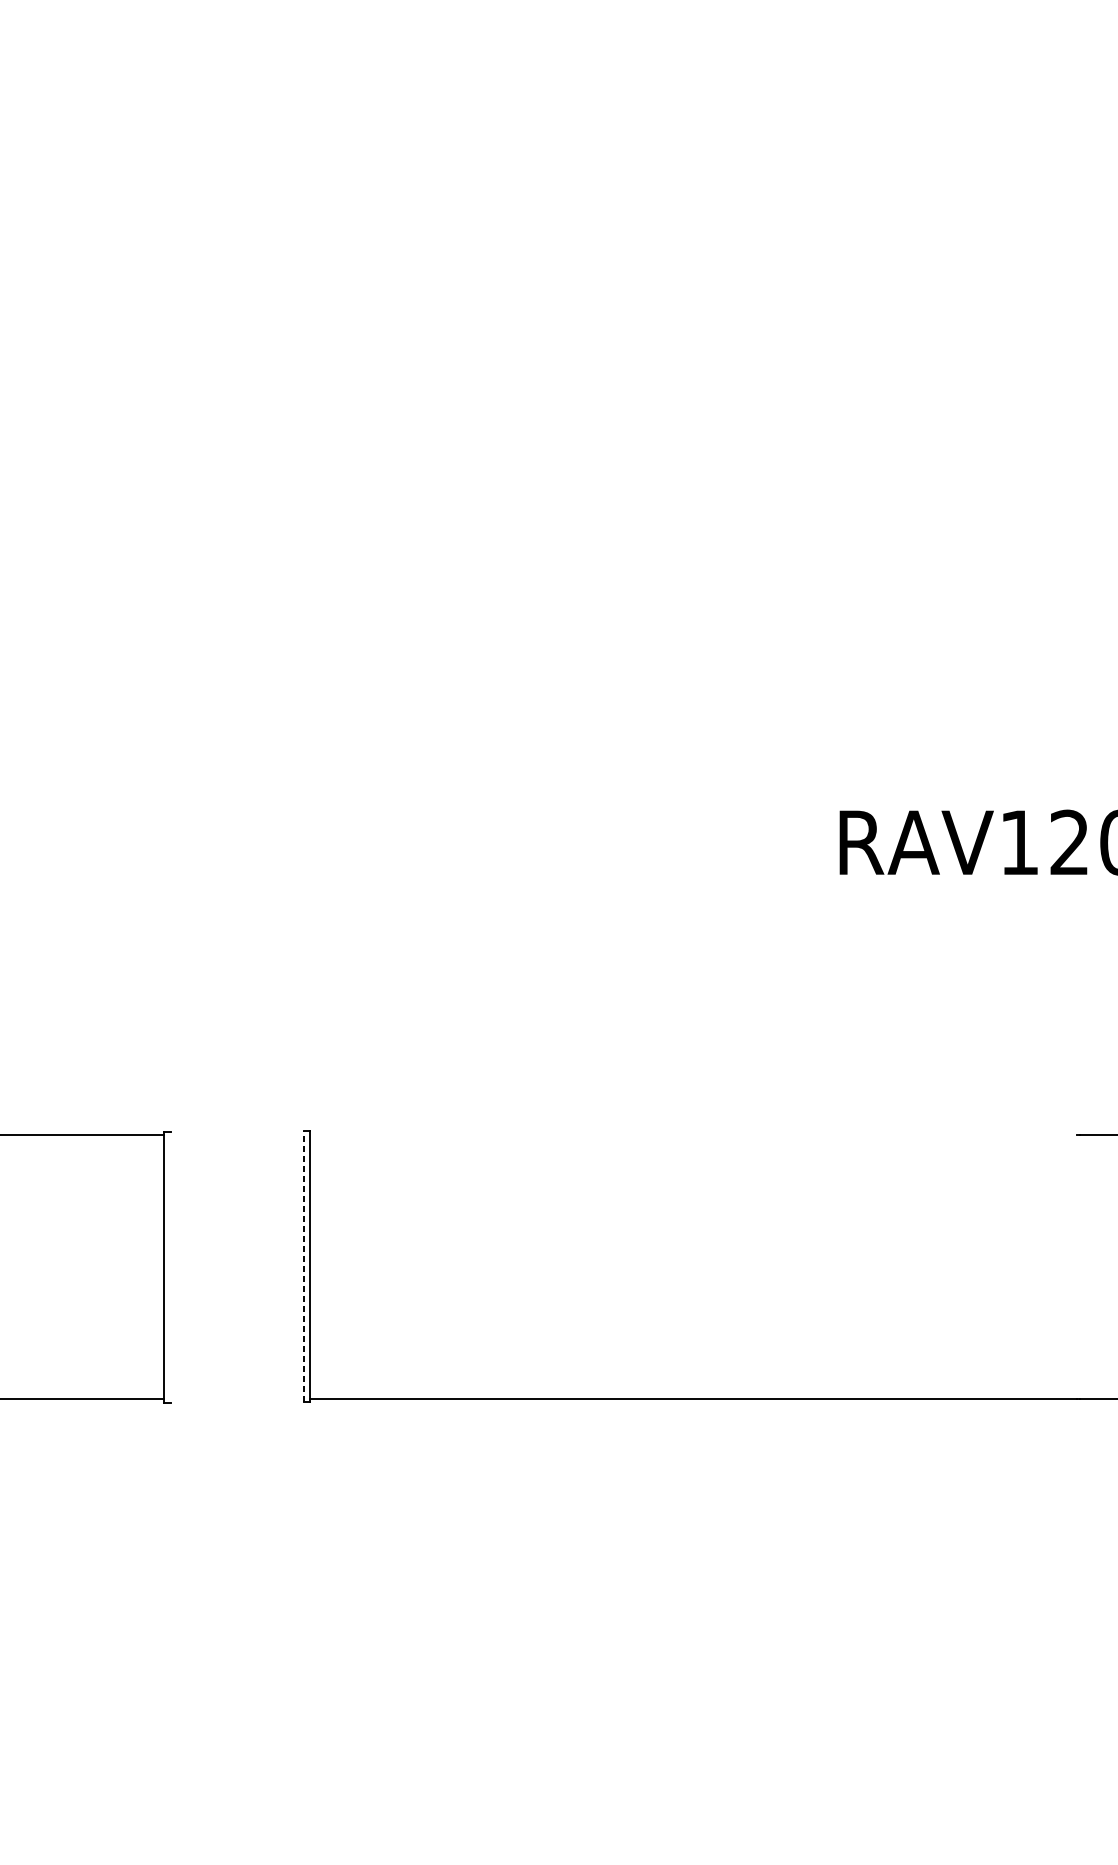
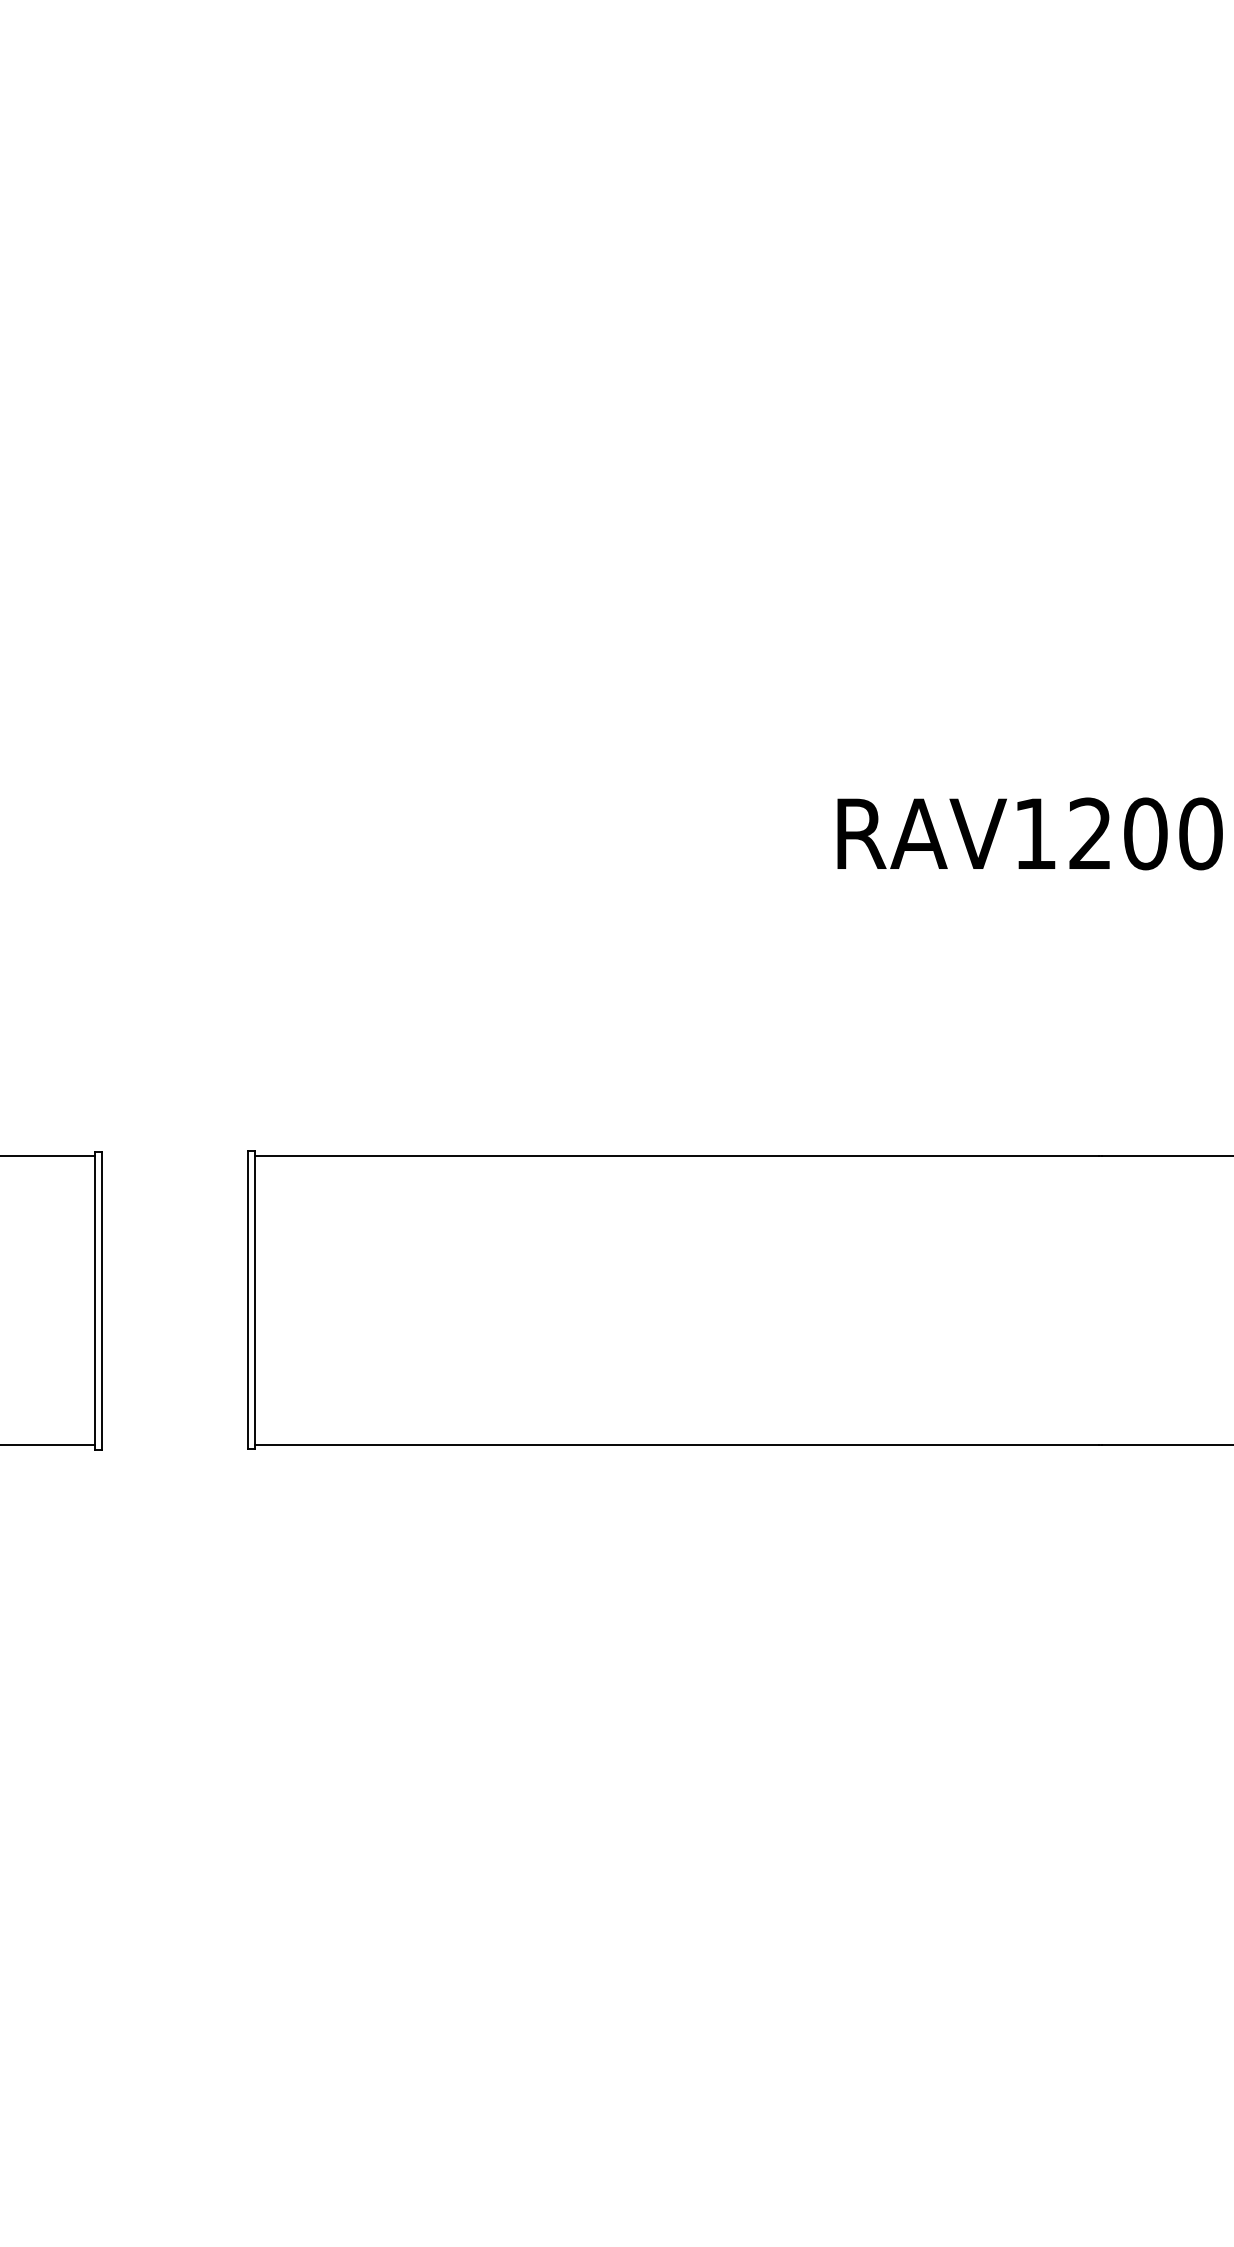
line: (693, 1135) -> (676, 1155), added
line: (170, 1266) -> (101, 1300), added
line: (304, 1266) -> (248, 1299), dashed -> solid

